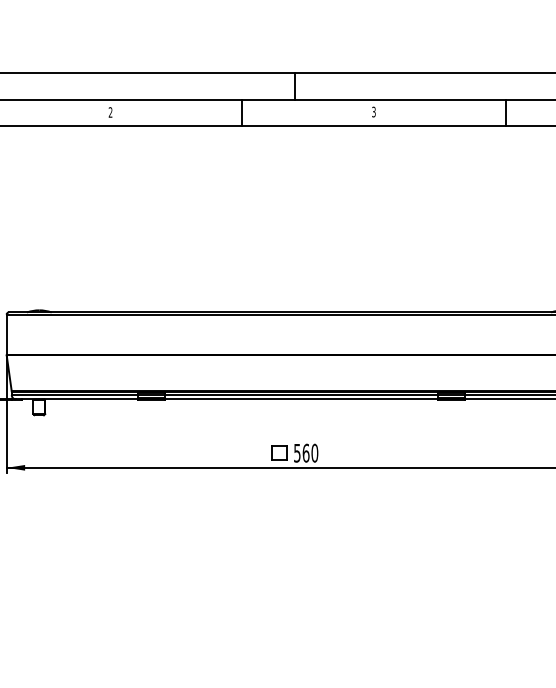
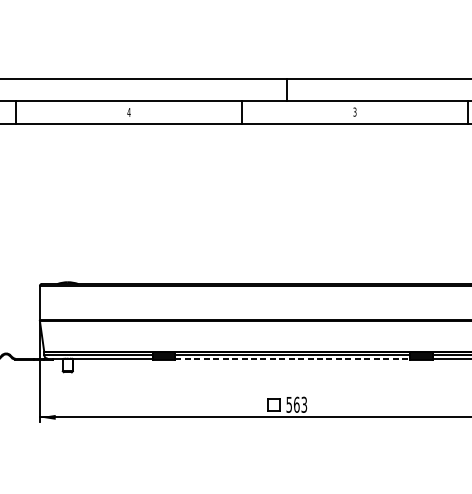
text: (110, 112) -> (128, 112), 2 -> 4
line: (301, 399) -> (292, 358), solid -> dashed
text: (314, 452) -> (303, 404), 560 -> 563

